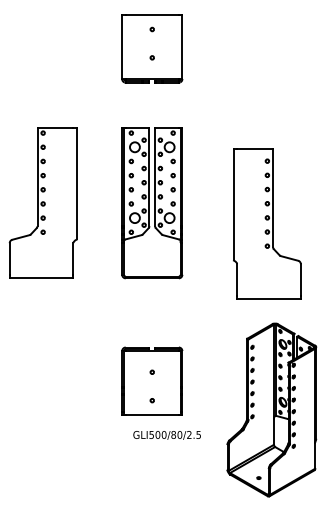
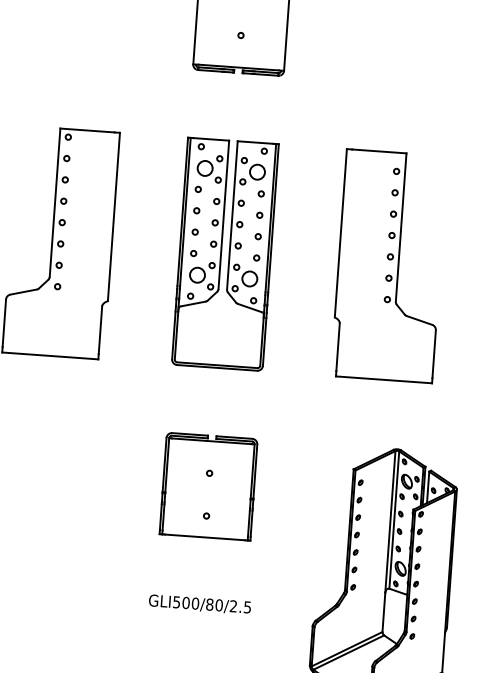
part: (267, 223) -> (389, 265), moved
part: (152, 380) -> (209, 485), moved
text: (166, 435) -> (198, 604), moved

